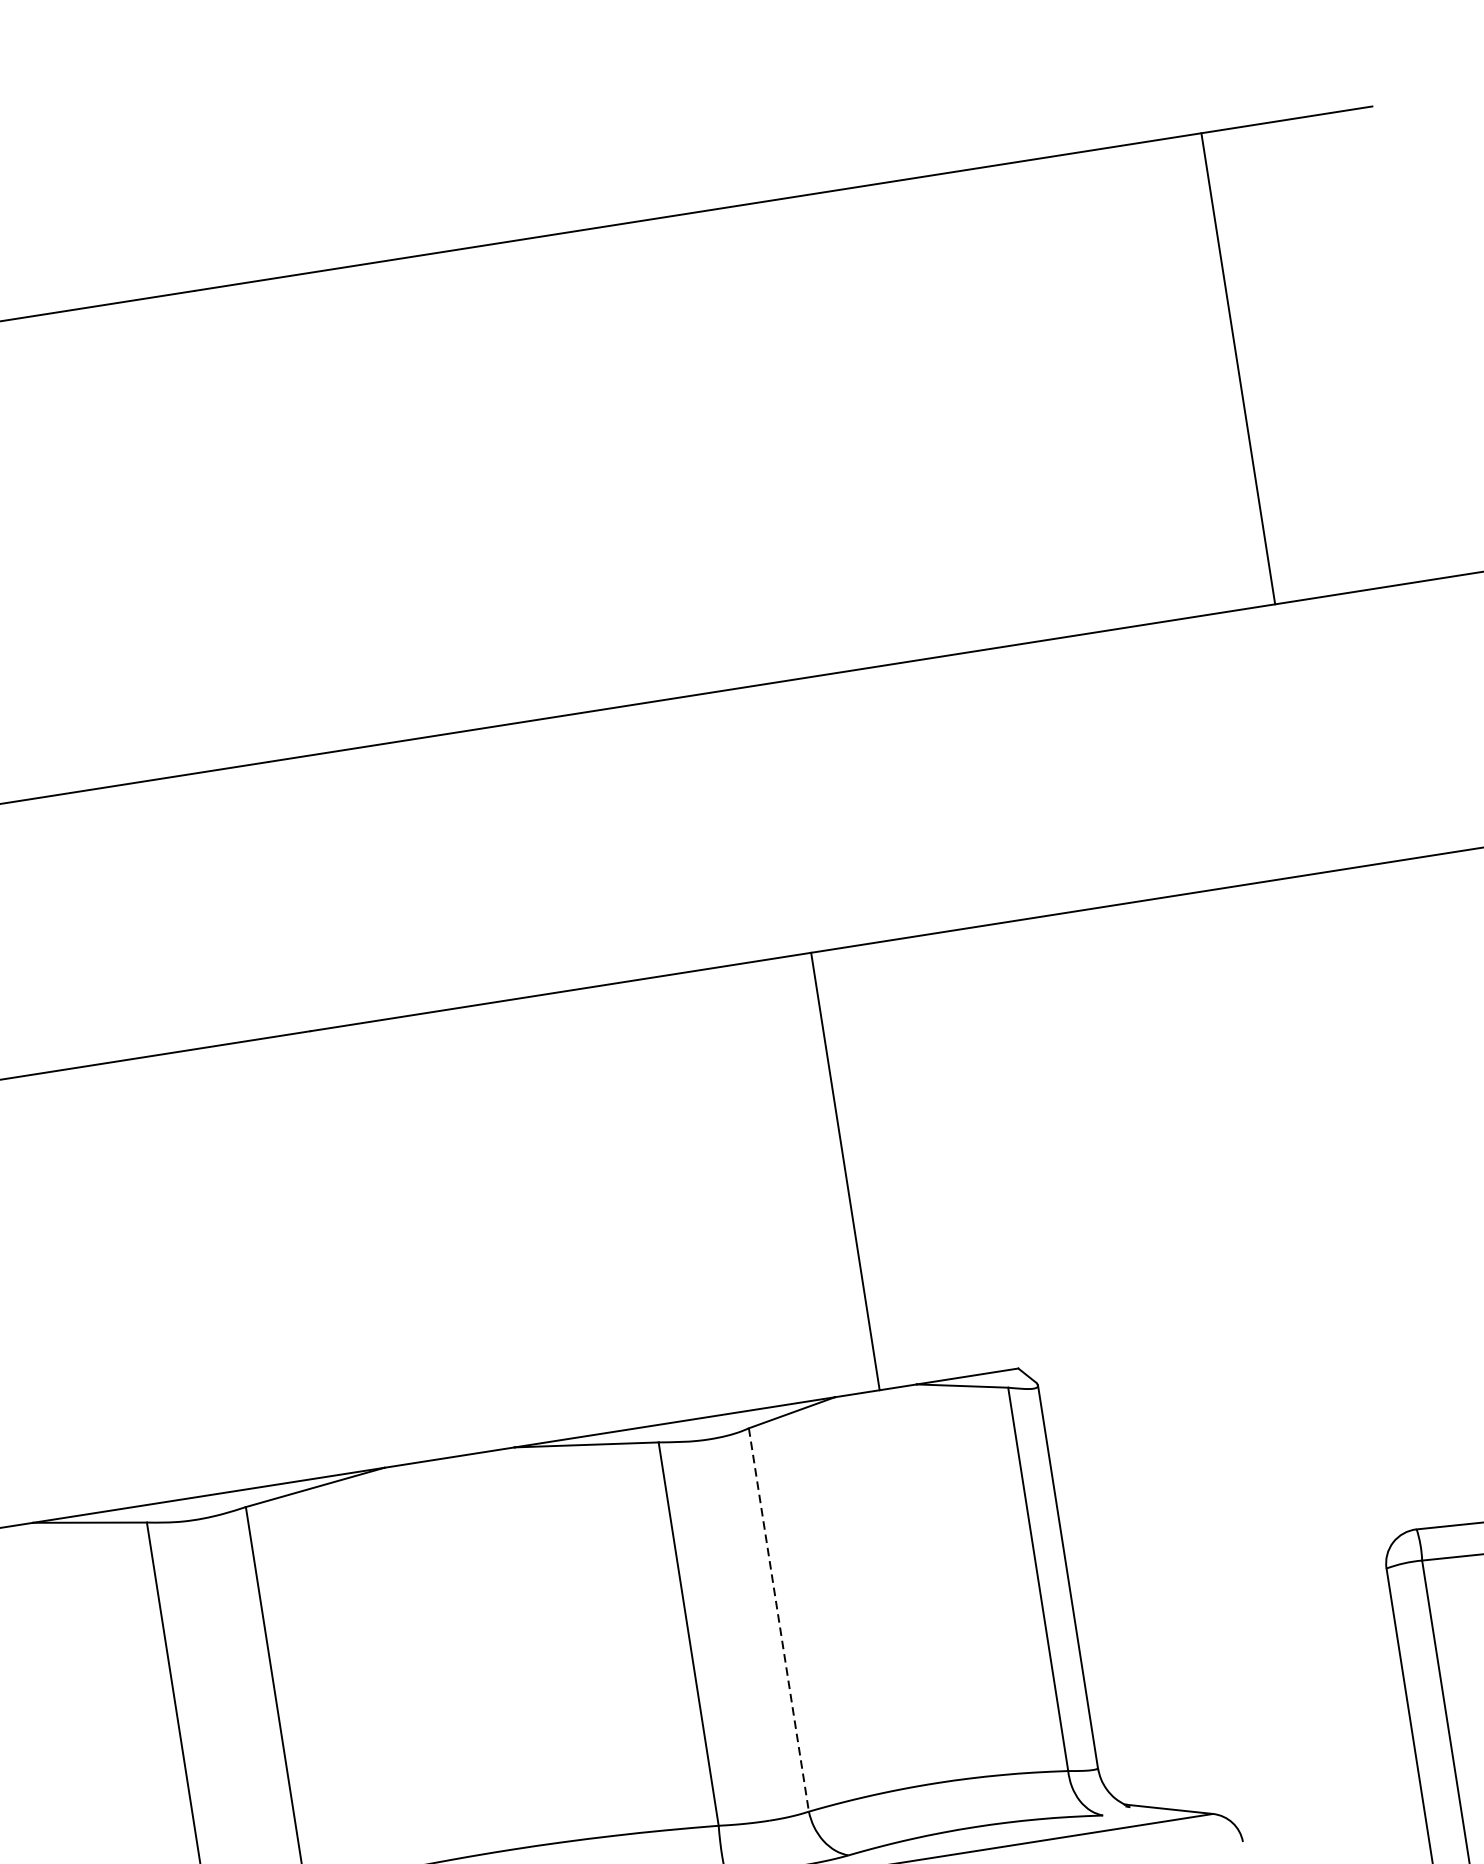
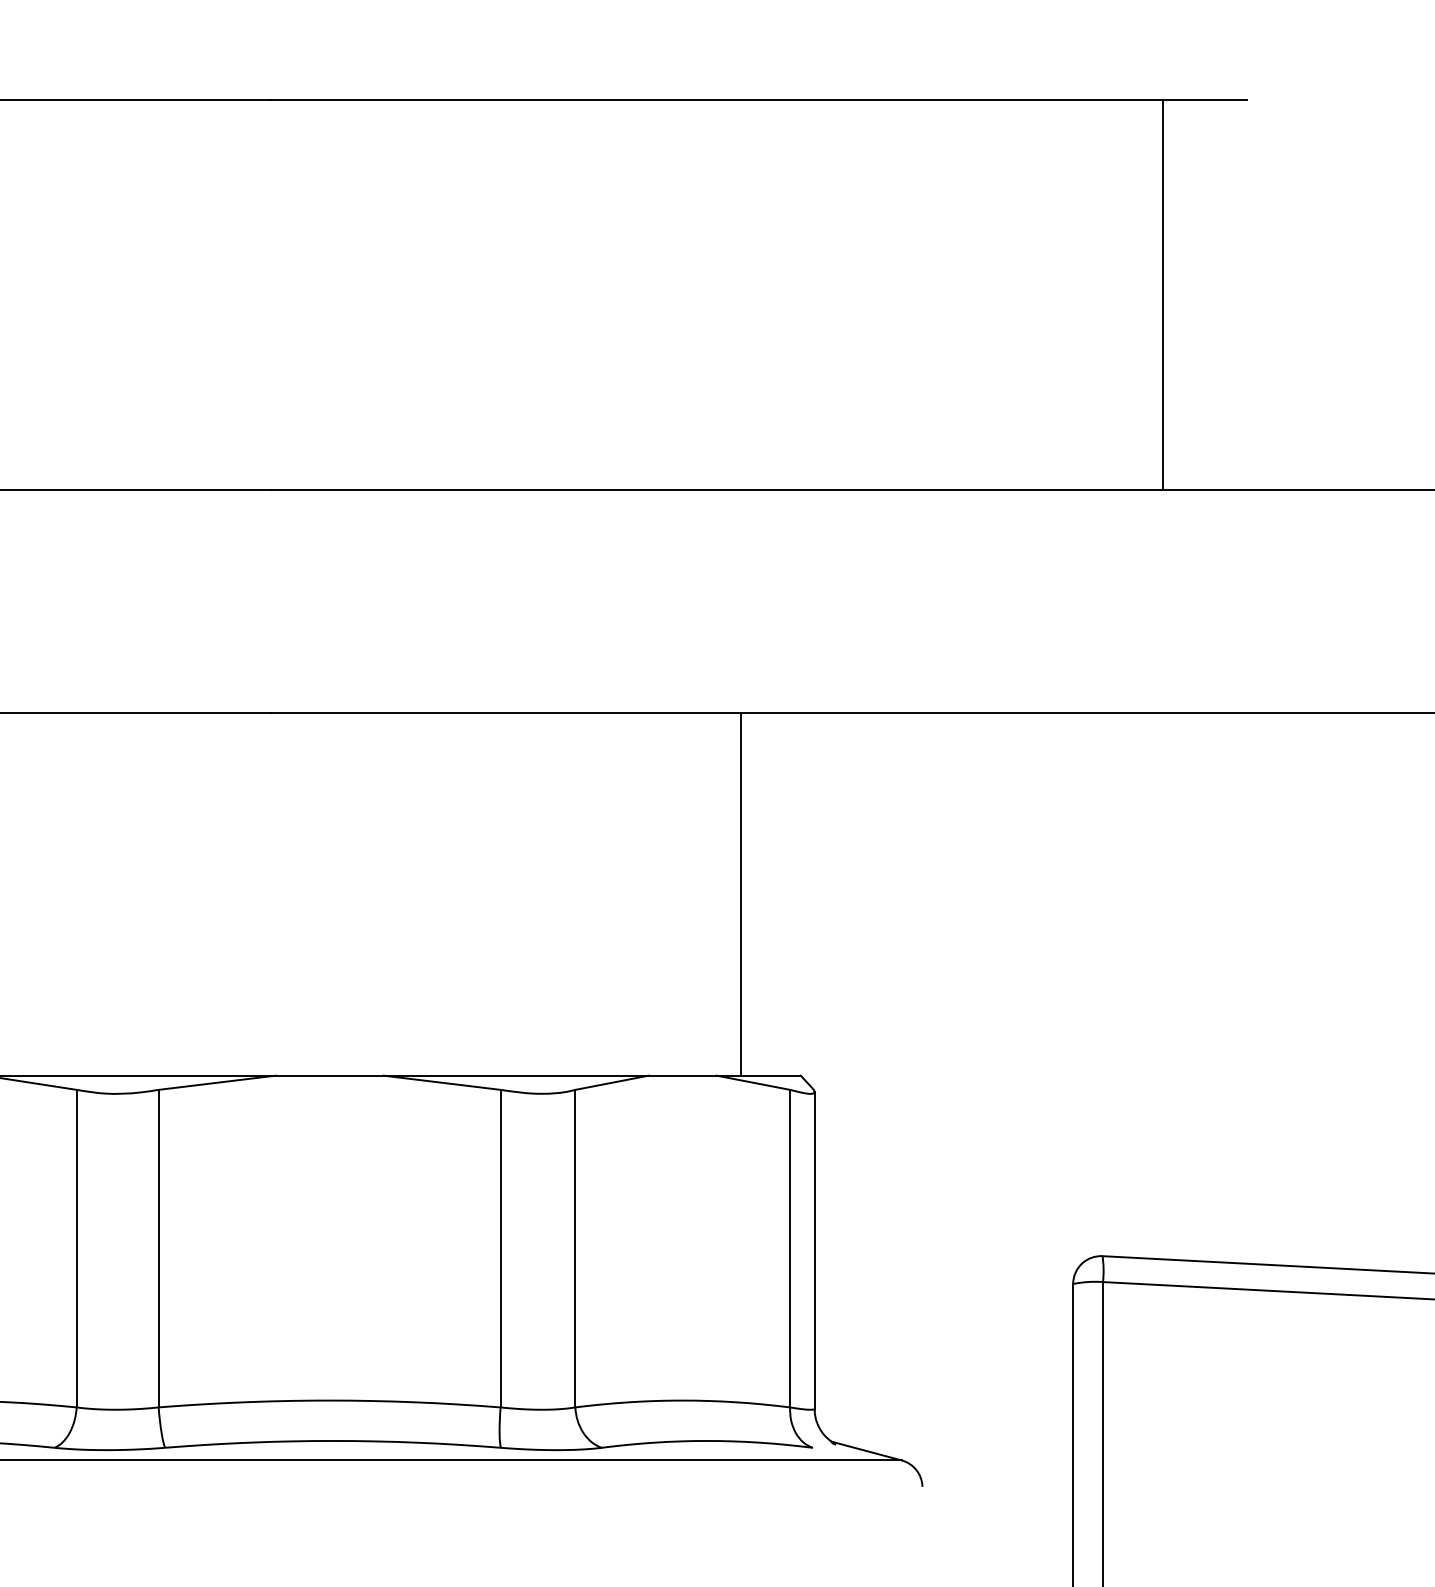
line: (1238, 369) -> (1163, 295), moved
line: (844, 1171) -> (740, 894), moved
line: (779, 1619) -> (575, 1248), dashed -> solid

